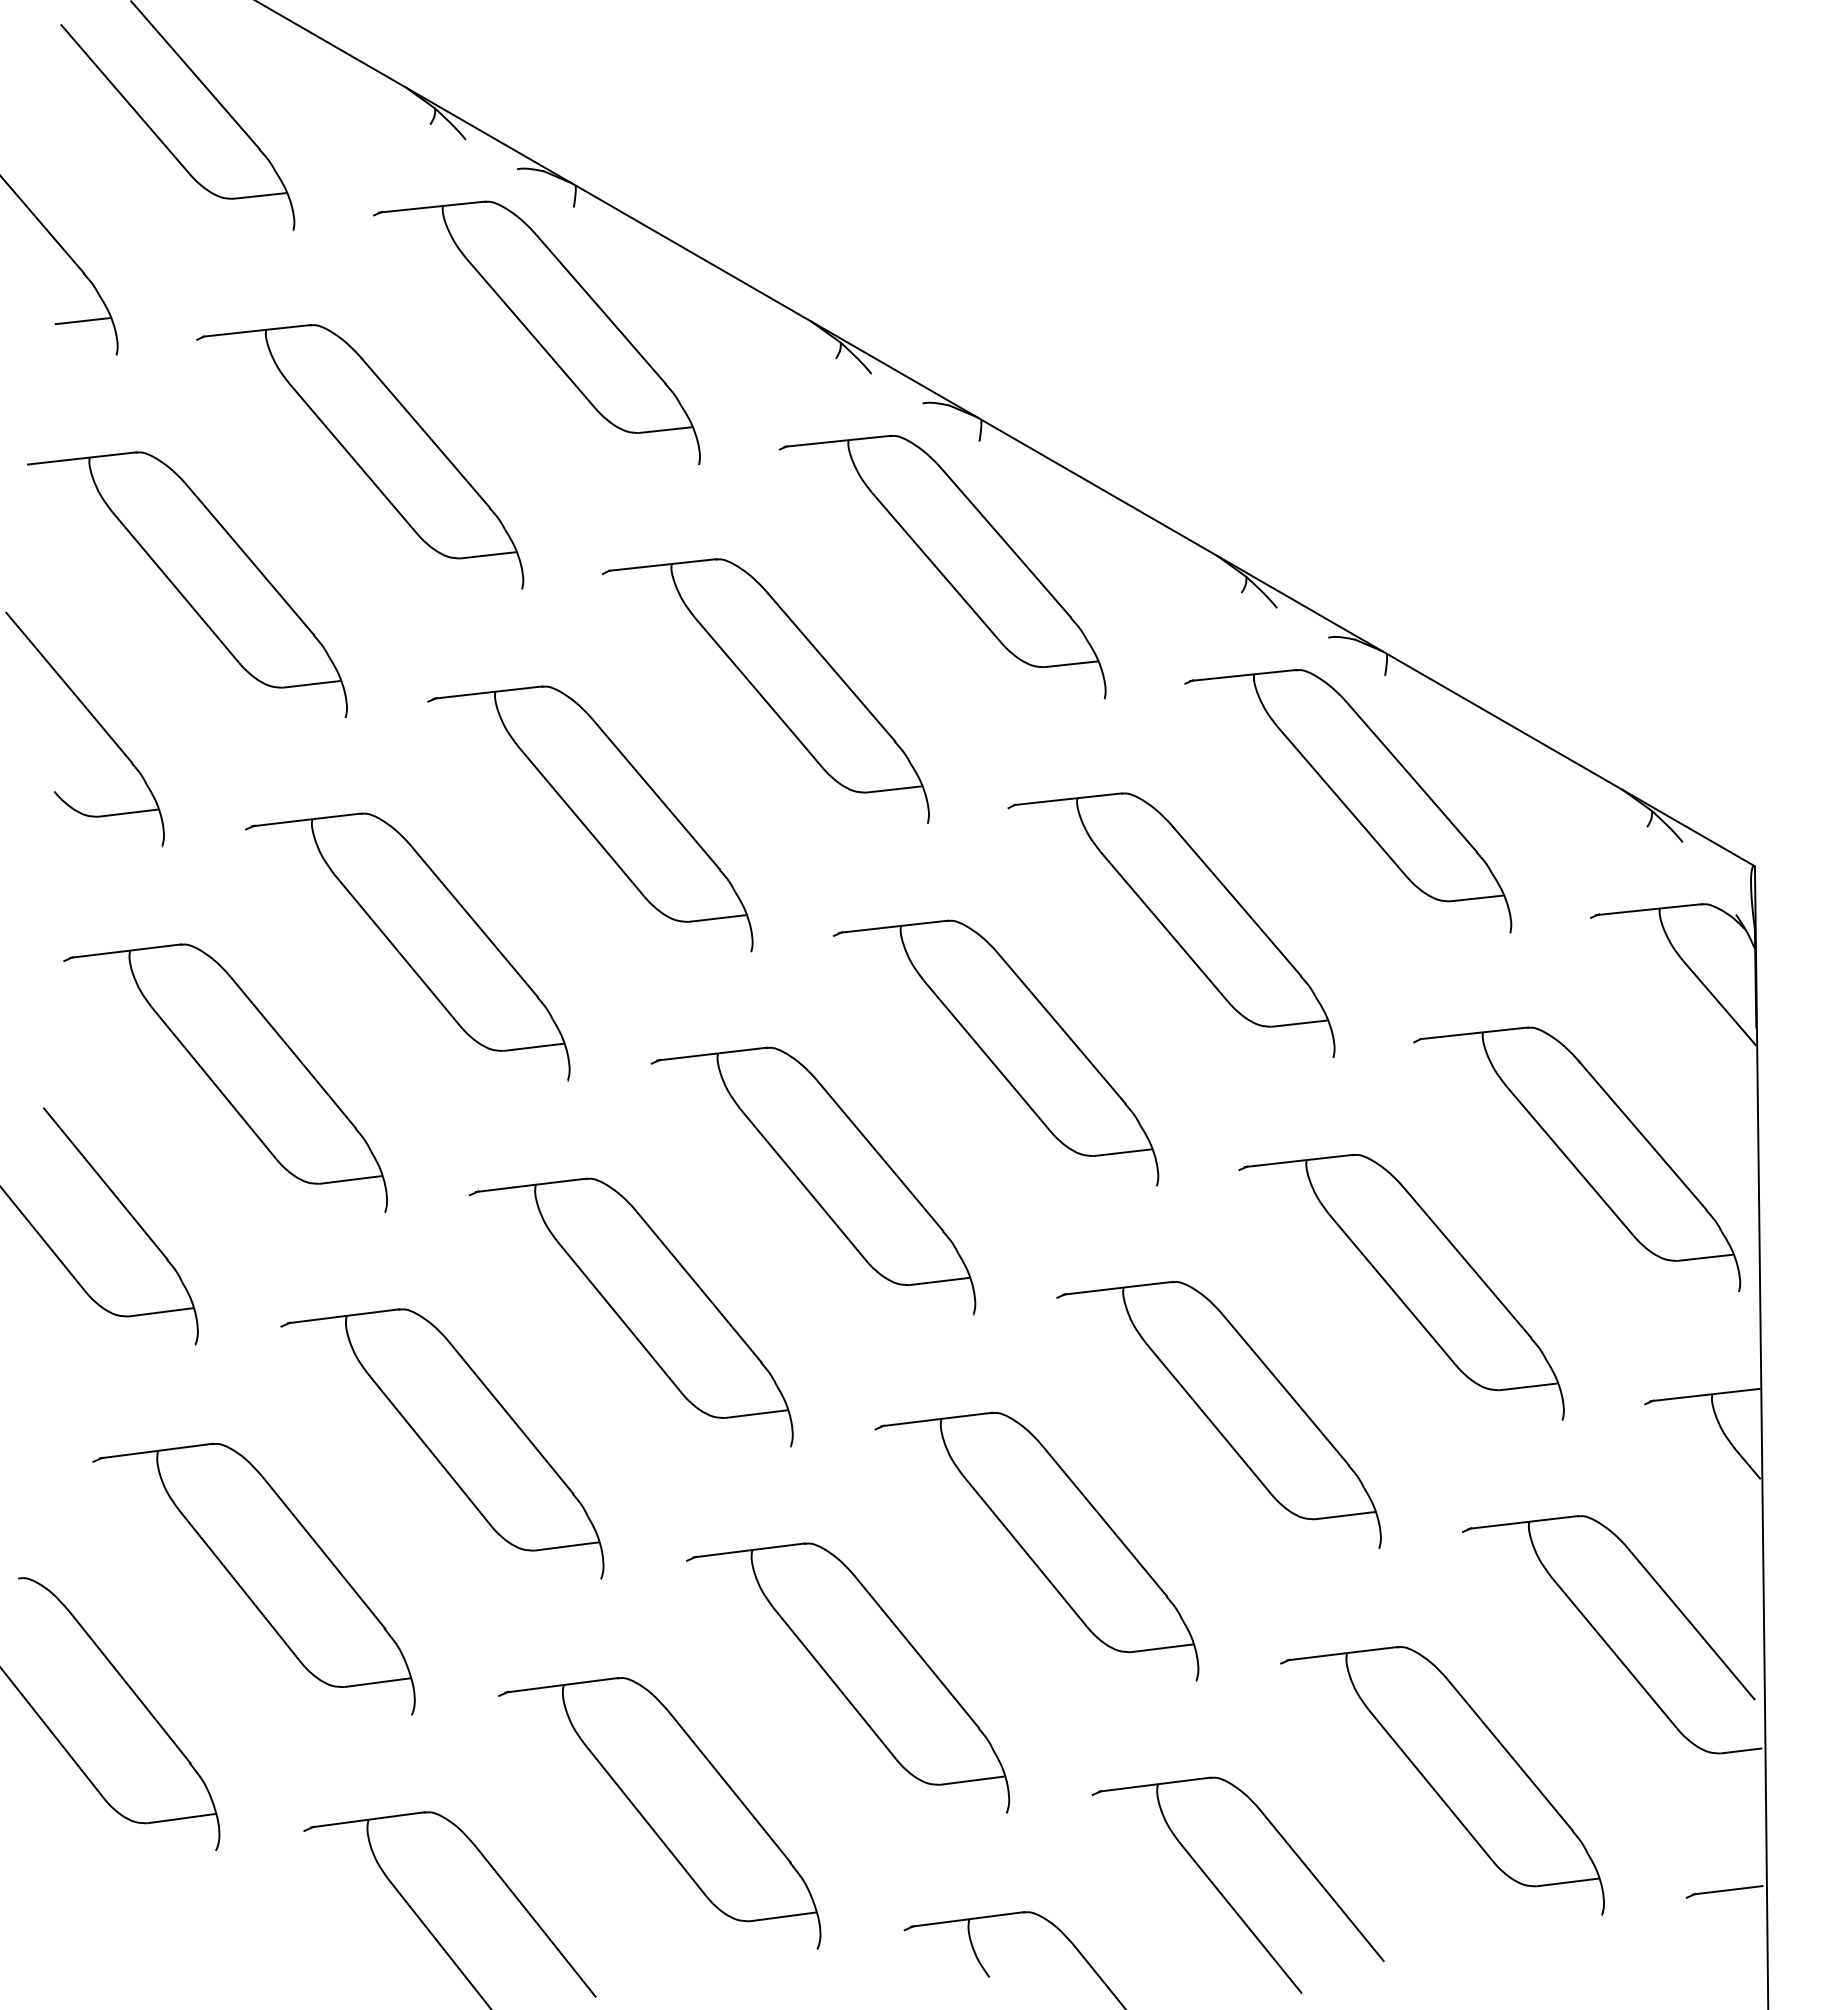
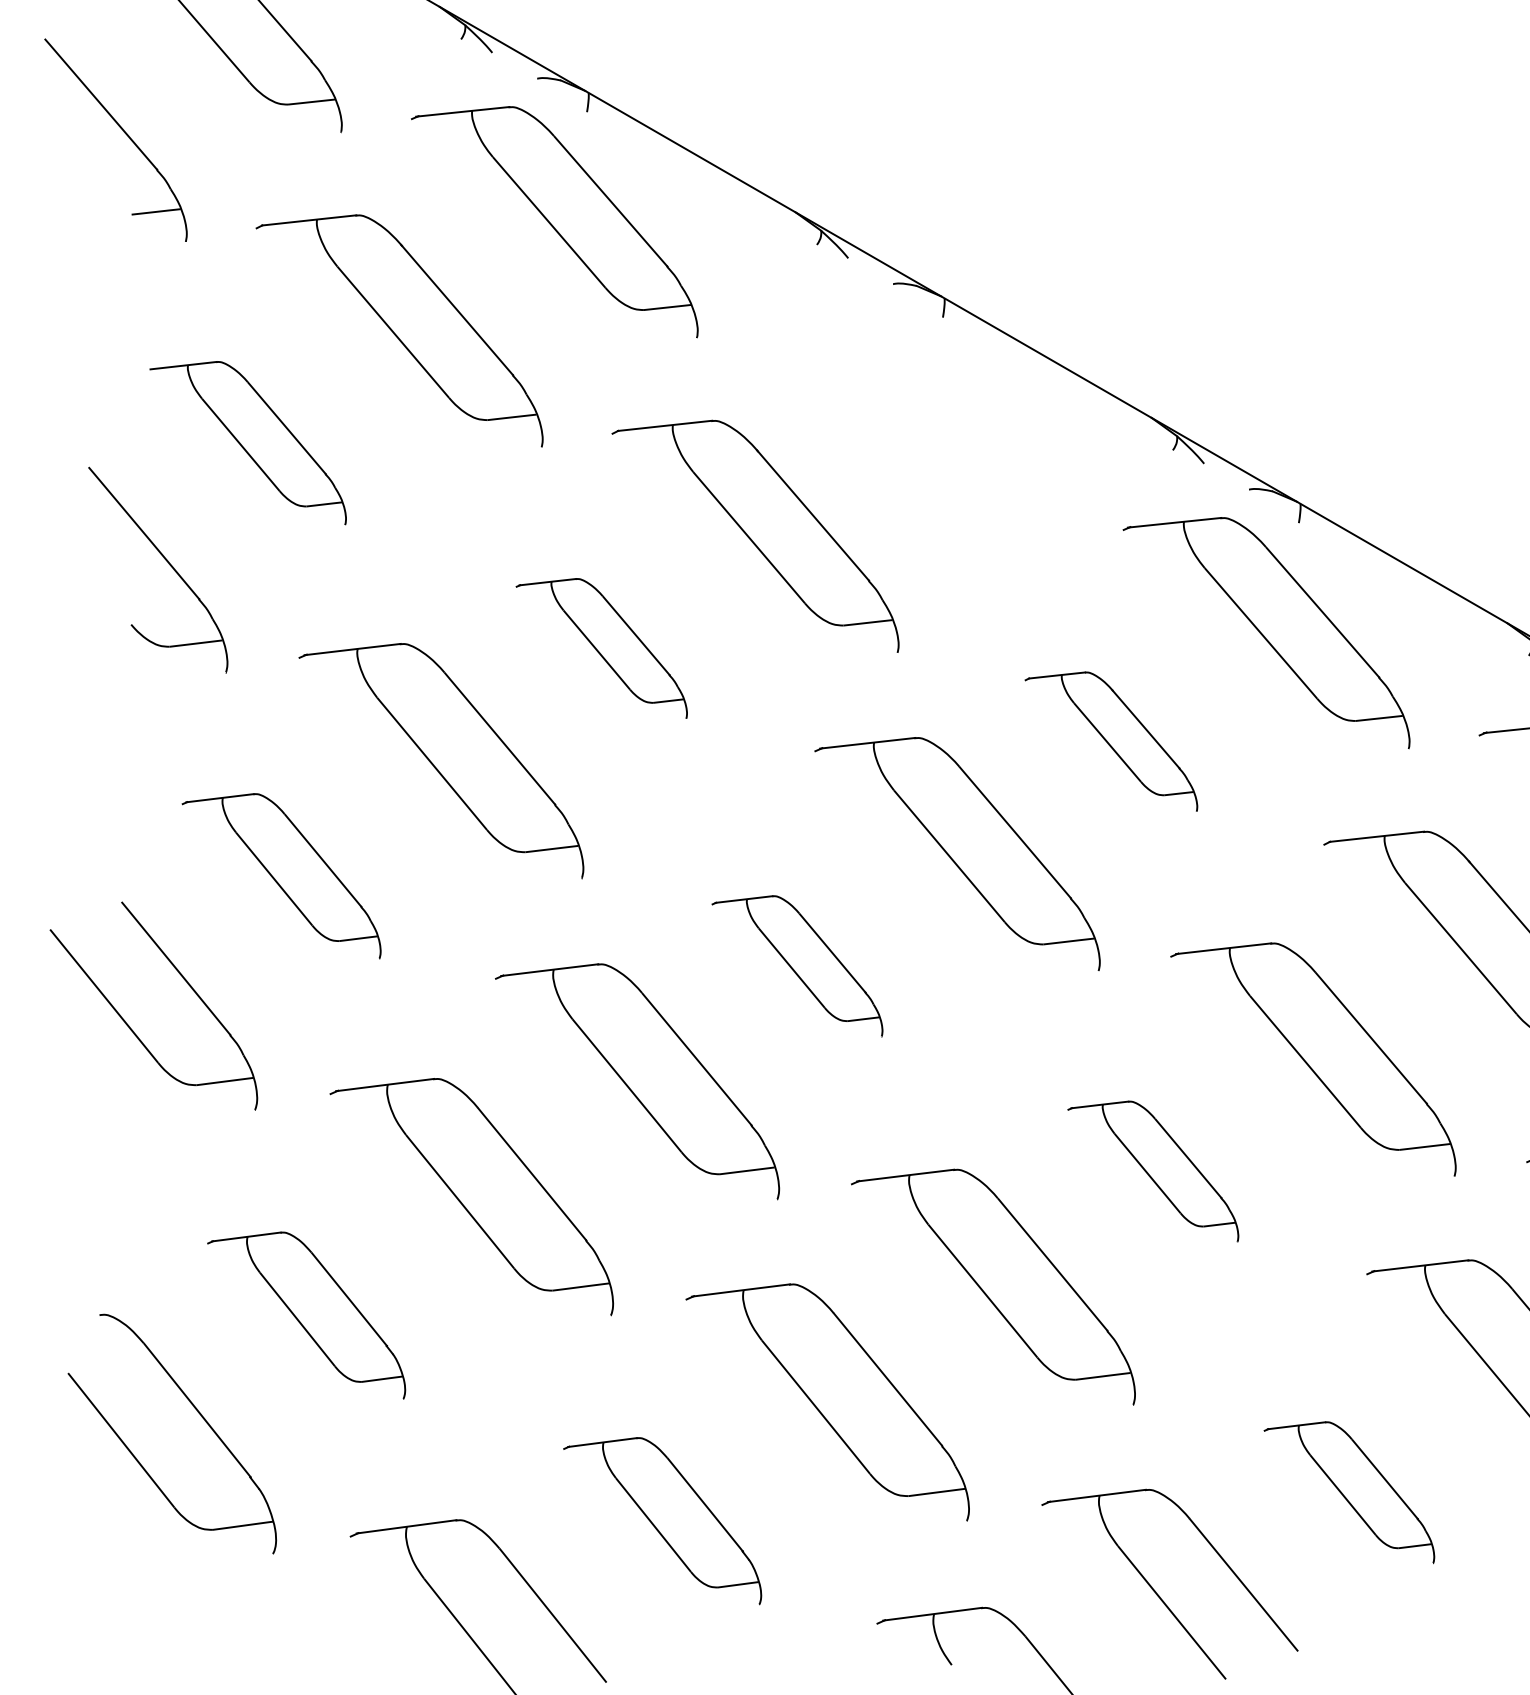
part: (942, 566) -> (910, 427), removed
part: (187, 584) -> (248, 442), size x0.7
part: (590, 818) -> (601, 648), size x0.6
part: (1171, 924) -> (1111, 741), size x0.6
part: (225, 1078) -> (281, 876), size x0.7
part: (813, 1180) -> (797, 965), size x0.6
part: (1218, 1414) -> (1152, 1171), size x0.6
part: (253, 1578) -> (306, 1315), size x0.7
part: (1442, 1780) -> (1349, 1492), size x0.6
part: (659, 1813) -> (662, 1521), size x0.7

